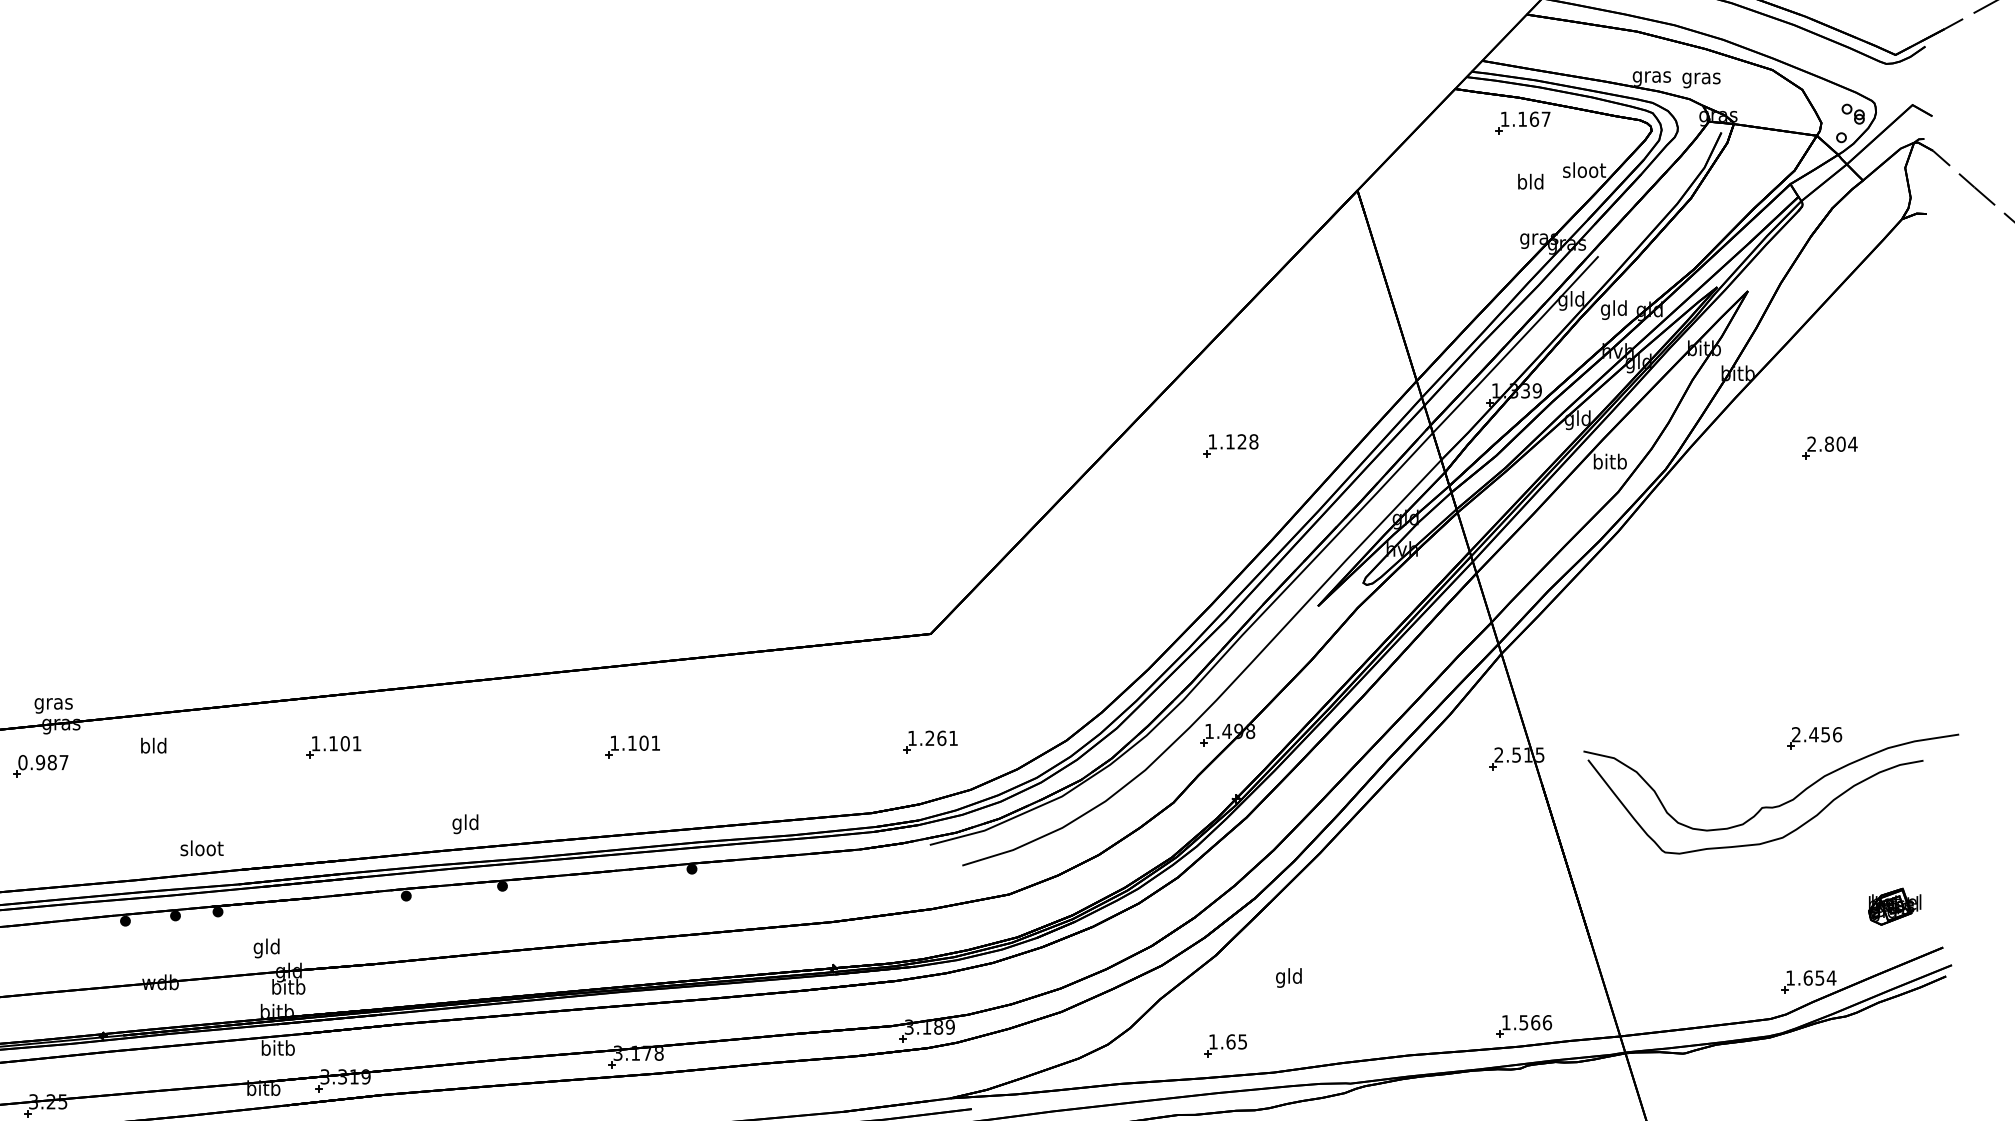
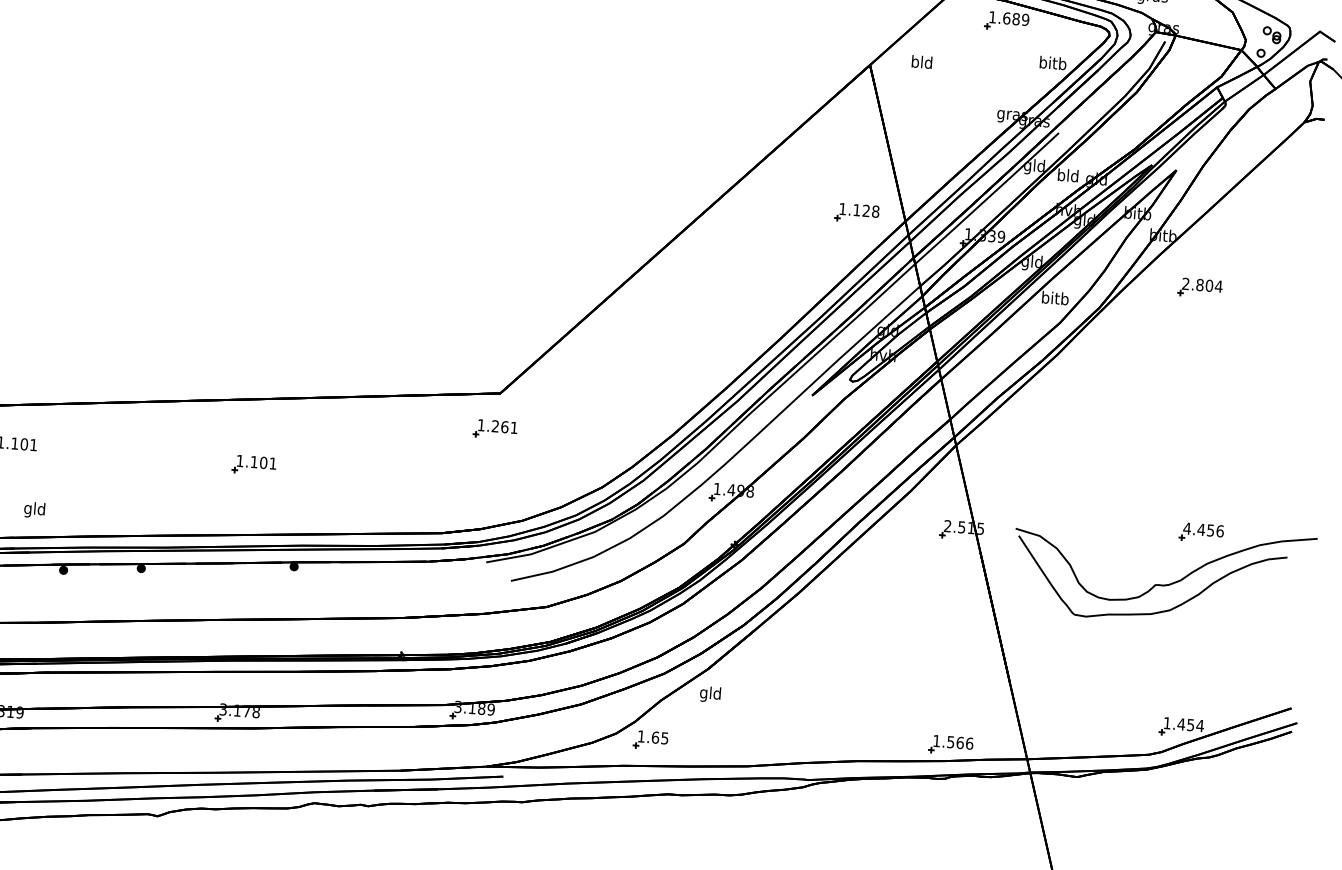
text: (1534, 118) -> (1016, 18), 1.167 -> 1.689
text: (1584, 170) -> (1053, 63), sloot -> bitb
text: (1530, 181) -> (921, 61), moved
text: (1605, 309) -> (1061, 176), gld -> bld
part: (1230, 445) -> (856, 213), moved
part: (1829, 447) -> (1199, 287), moved
text: (1796, 734) -> (1187, 528), 2.456 -> 4.456
part: (930, 741) -> (495, 428), moved
text: (465, 824) -> (34, 510), moved
part: (1894, 906) -> (1255, 672), removed
text: (1288, 977) -> (710, 694), moved
text: (1807, 977) -> (1180, 723), 1.654 -> 1.454
part: (1225, 1045) -> (650, 740), moved

